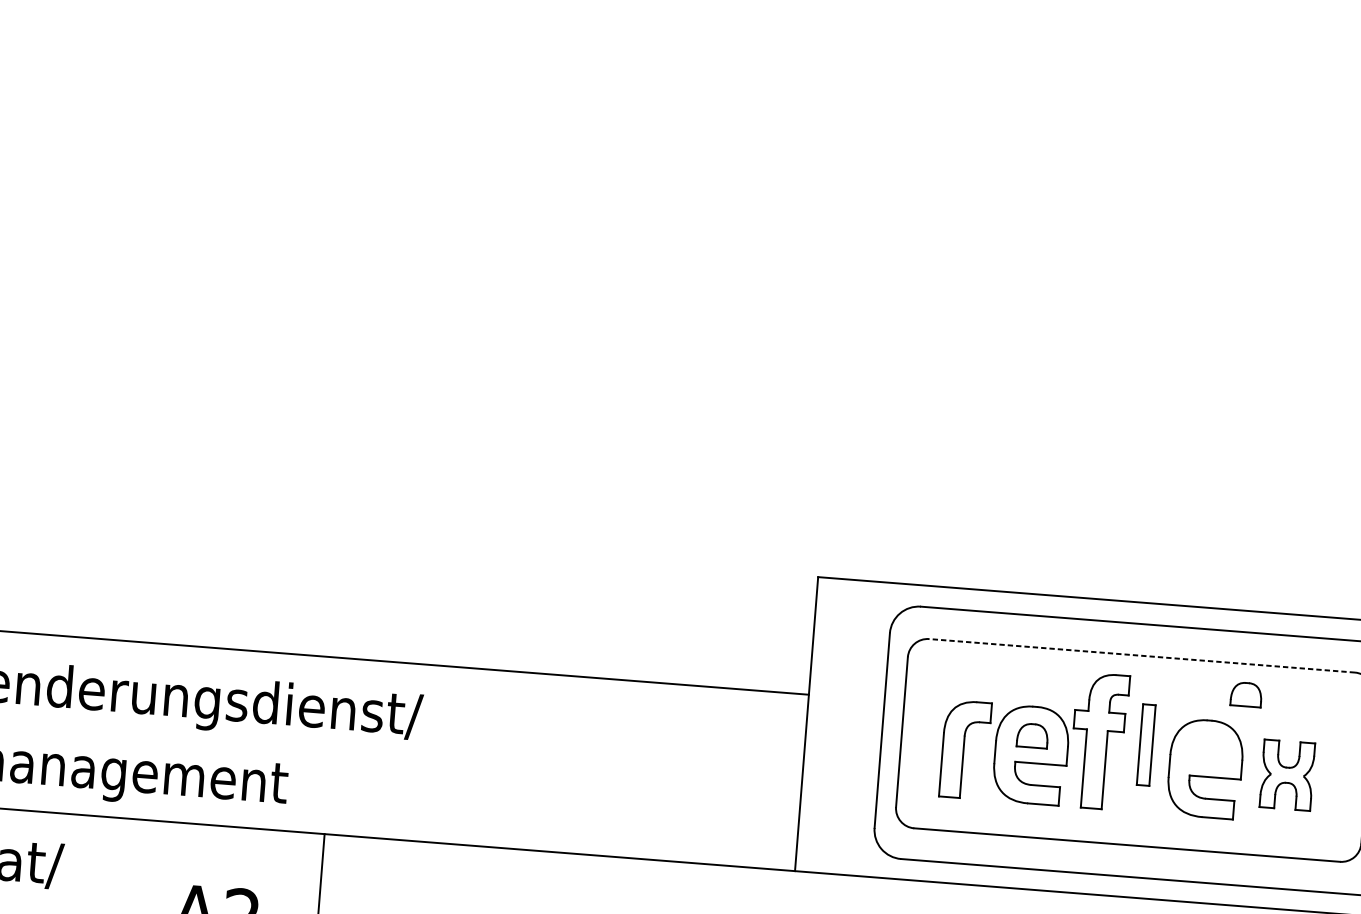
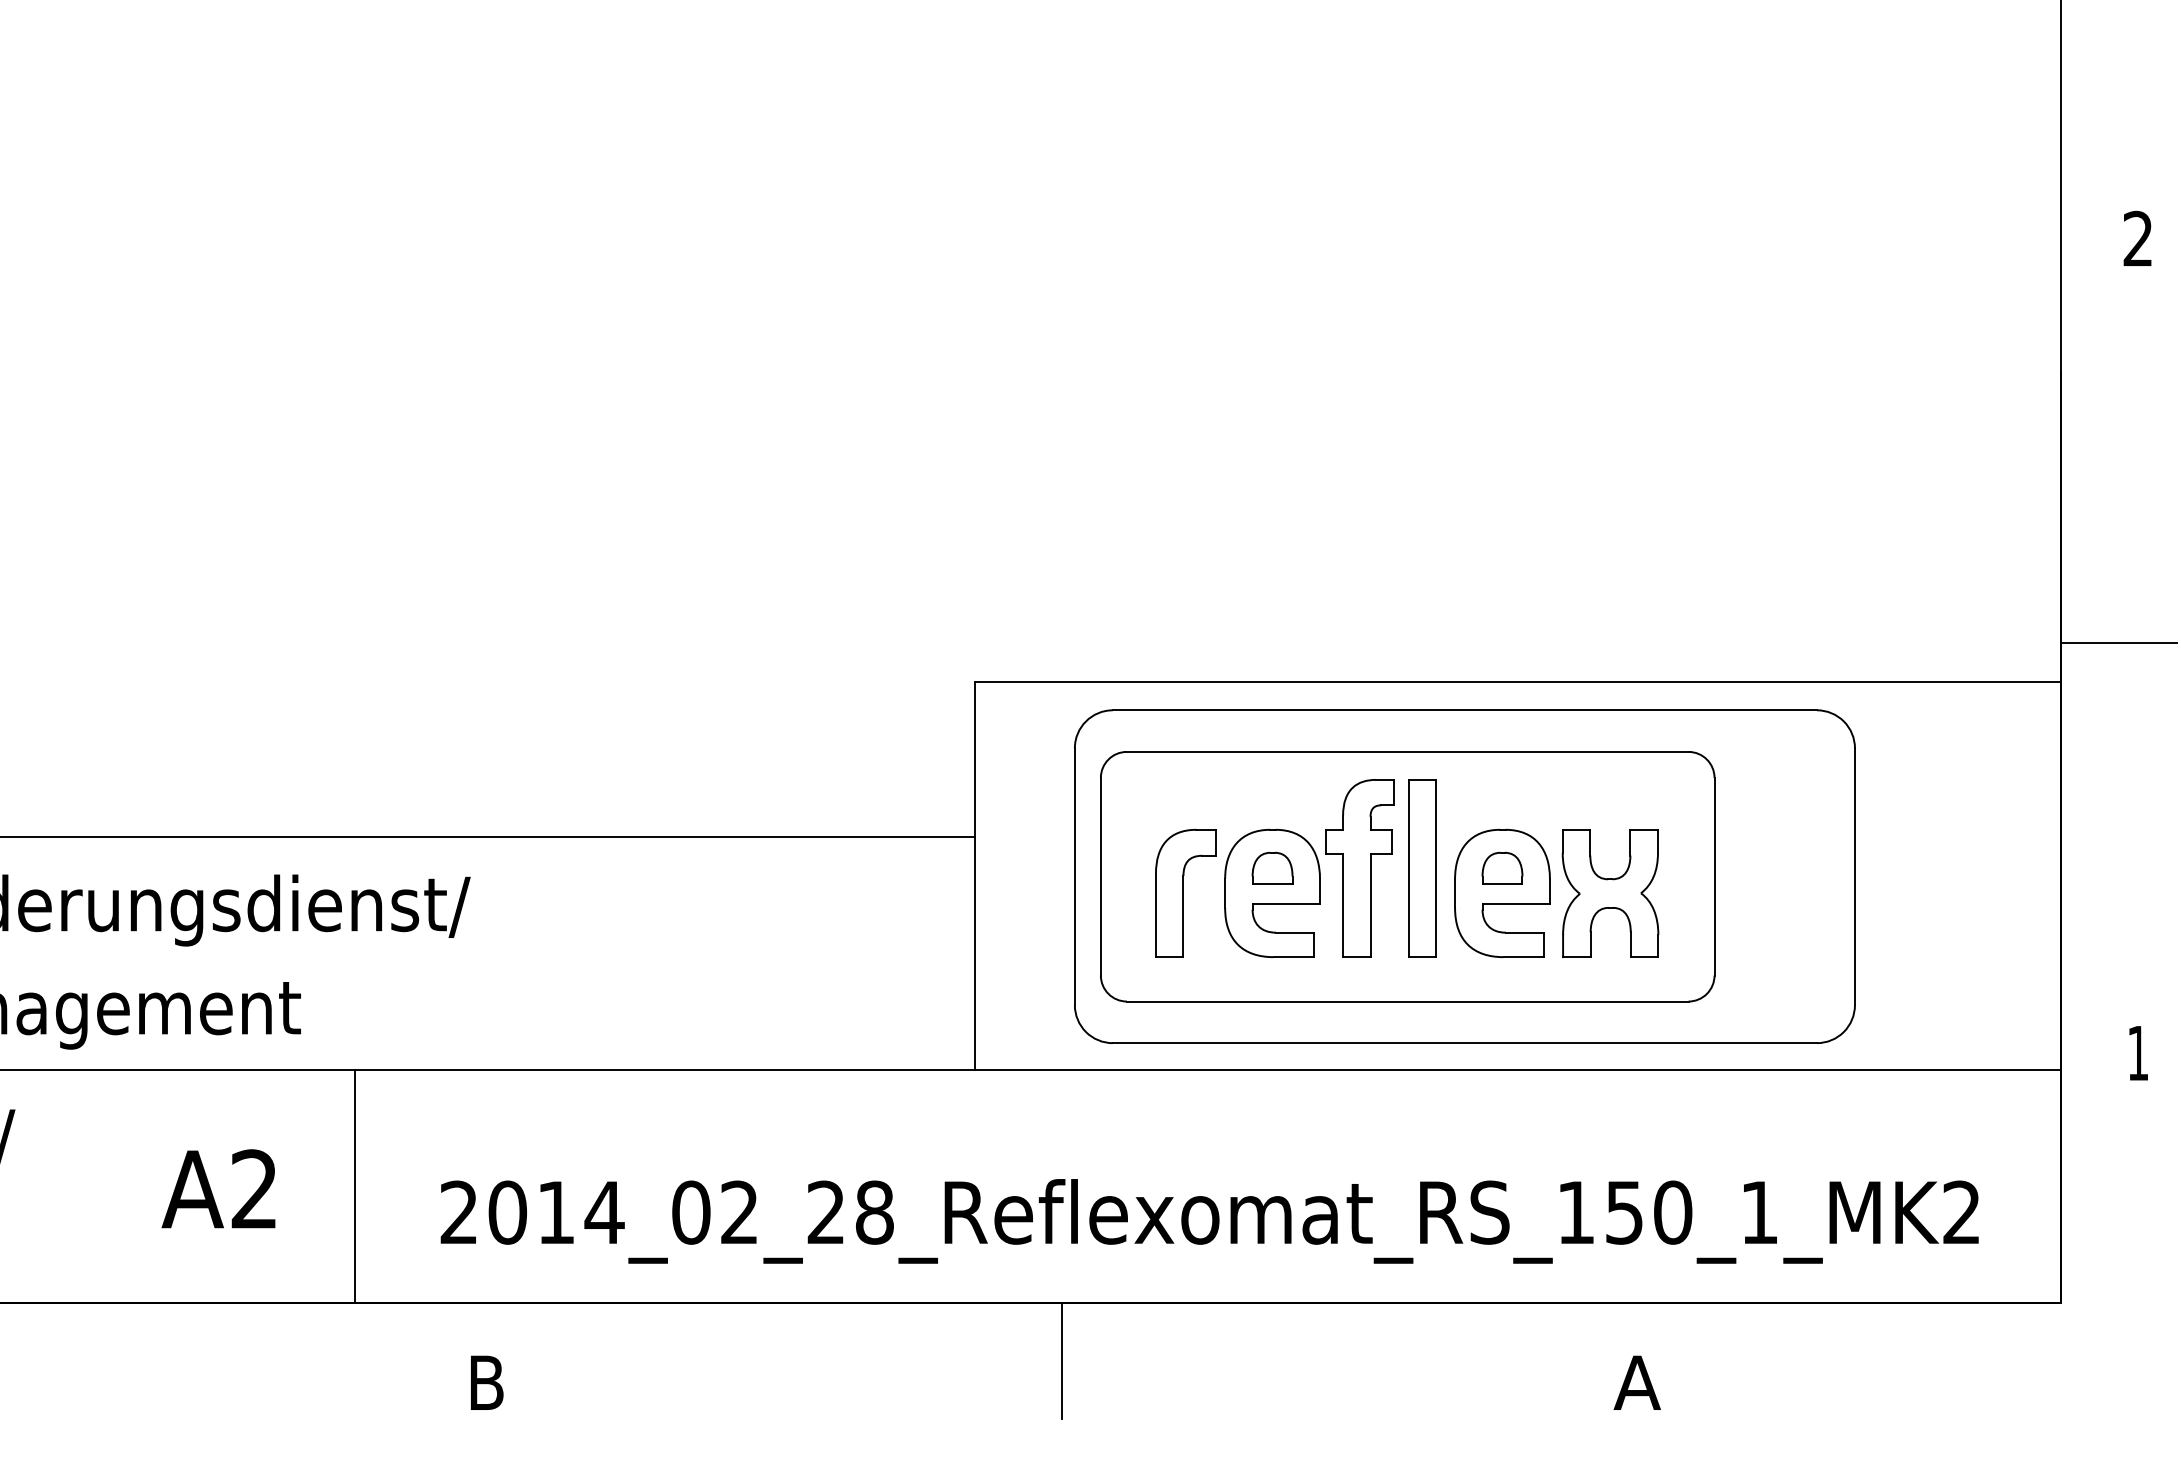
line: (1141, 655) -> (1407, 751), dashed -> solid
part: (1246, 694) -> (1502, 867), moved
part: (1146, 745) -> (1422, 868), size x1.67
part: (1287, 775) -> (1610, 893), size x1.43

